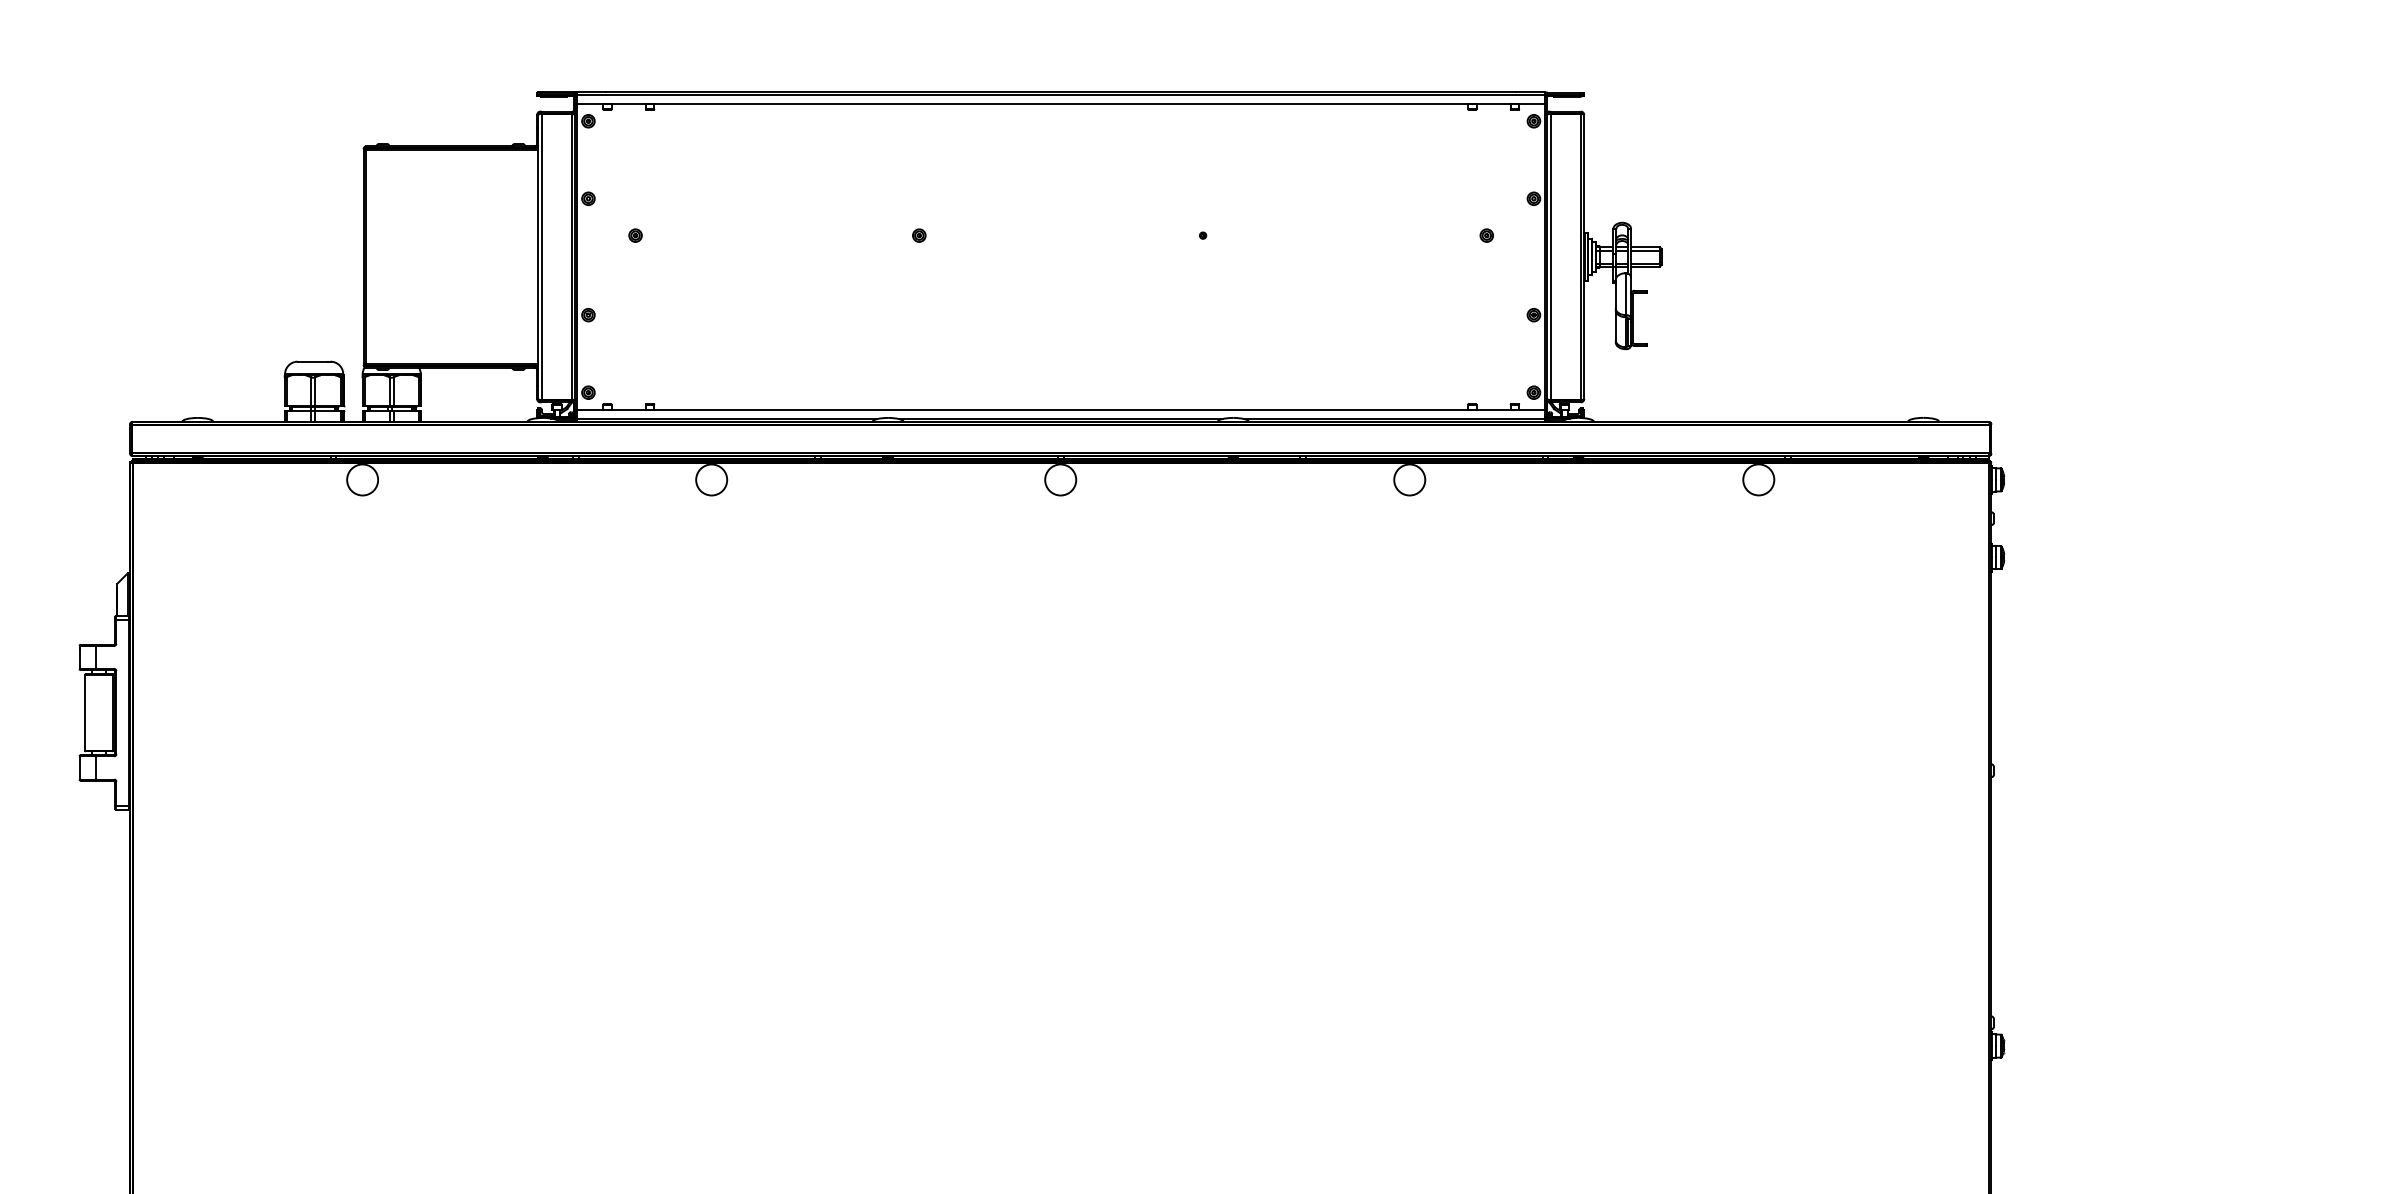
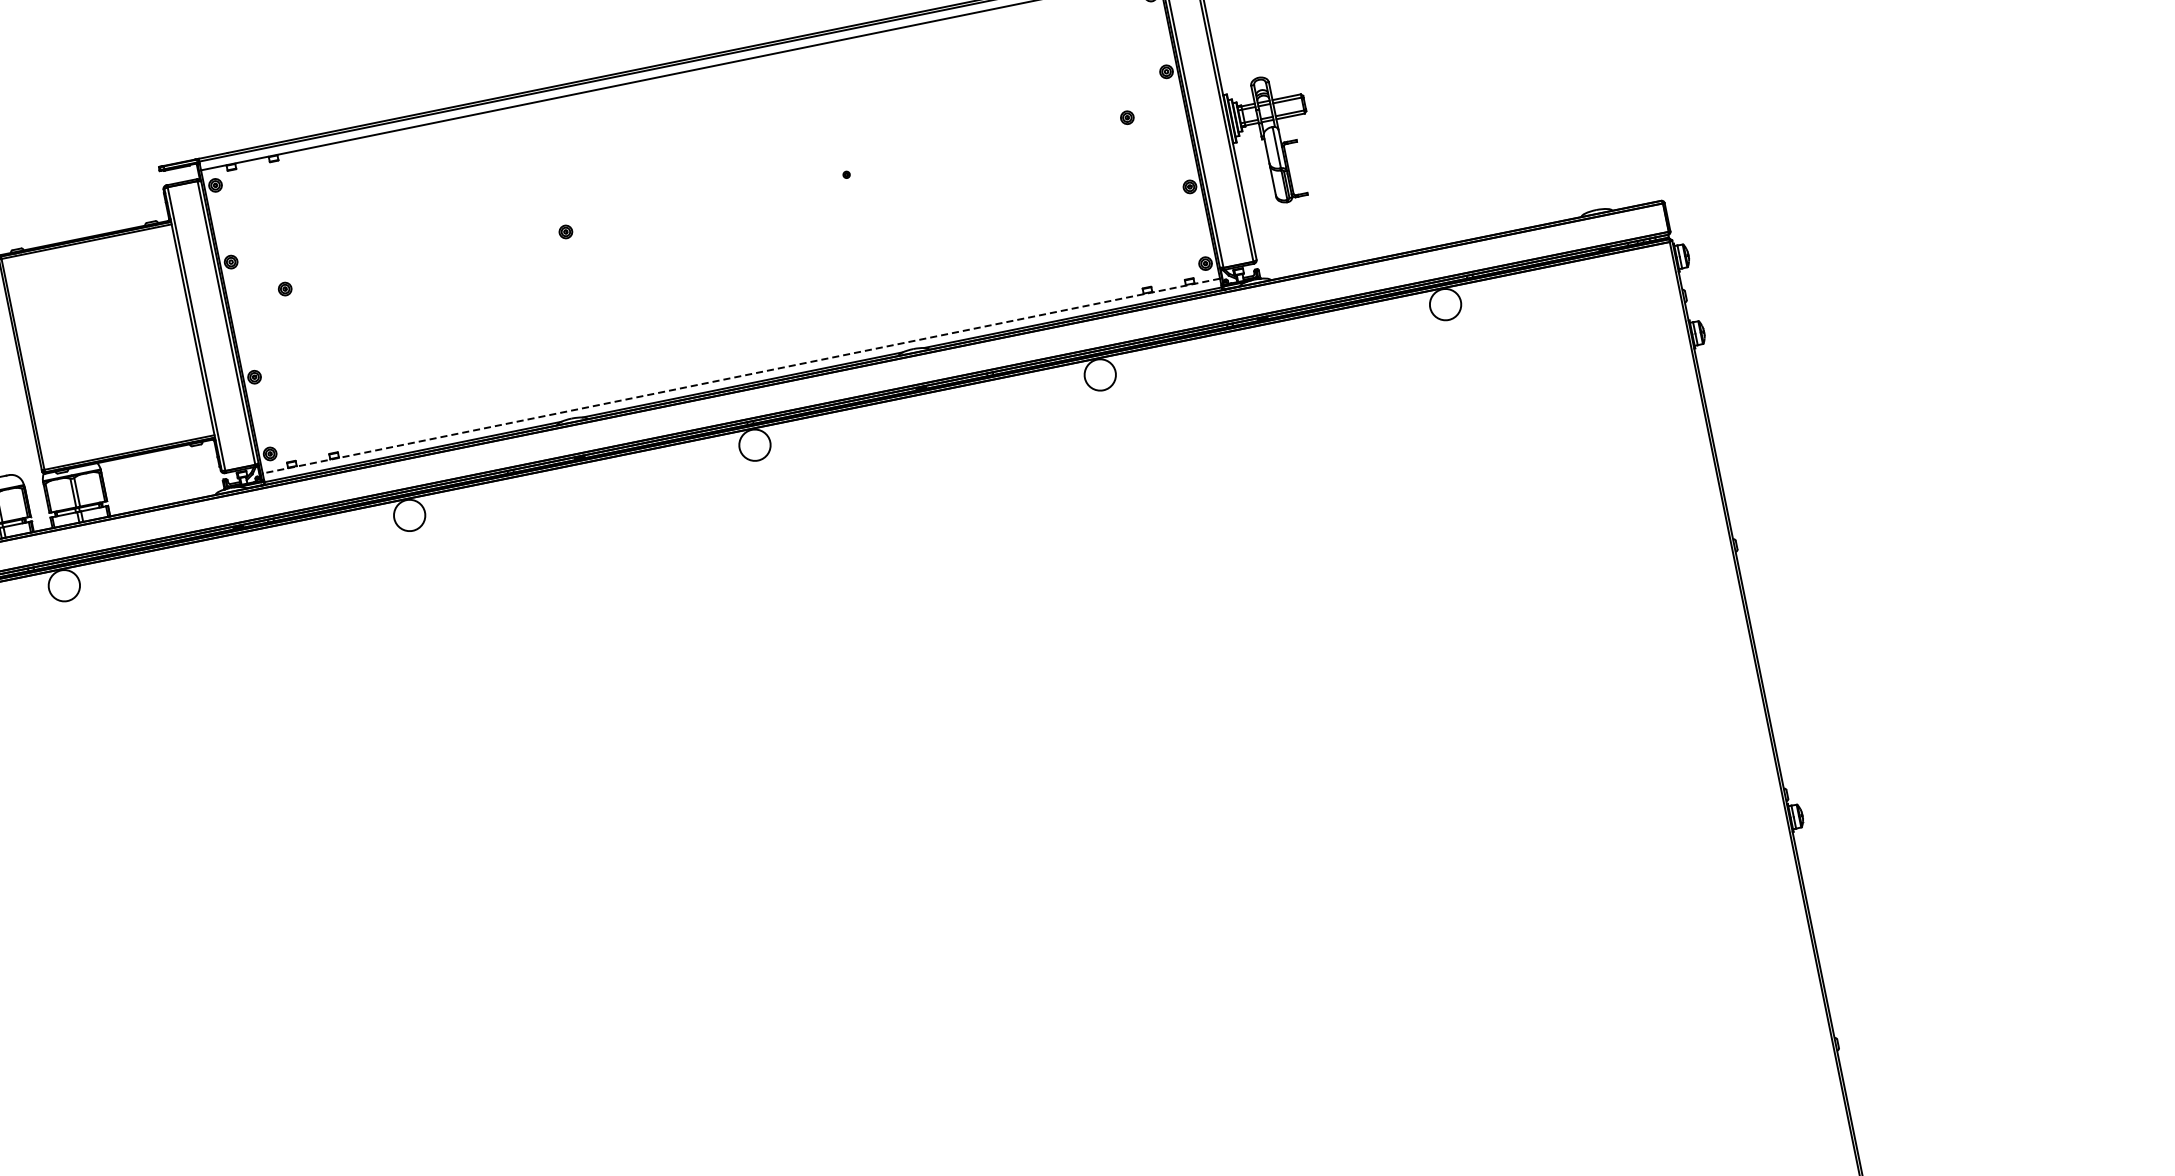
line: (1061, 410) -> (741, 376), solid -> dashed

